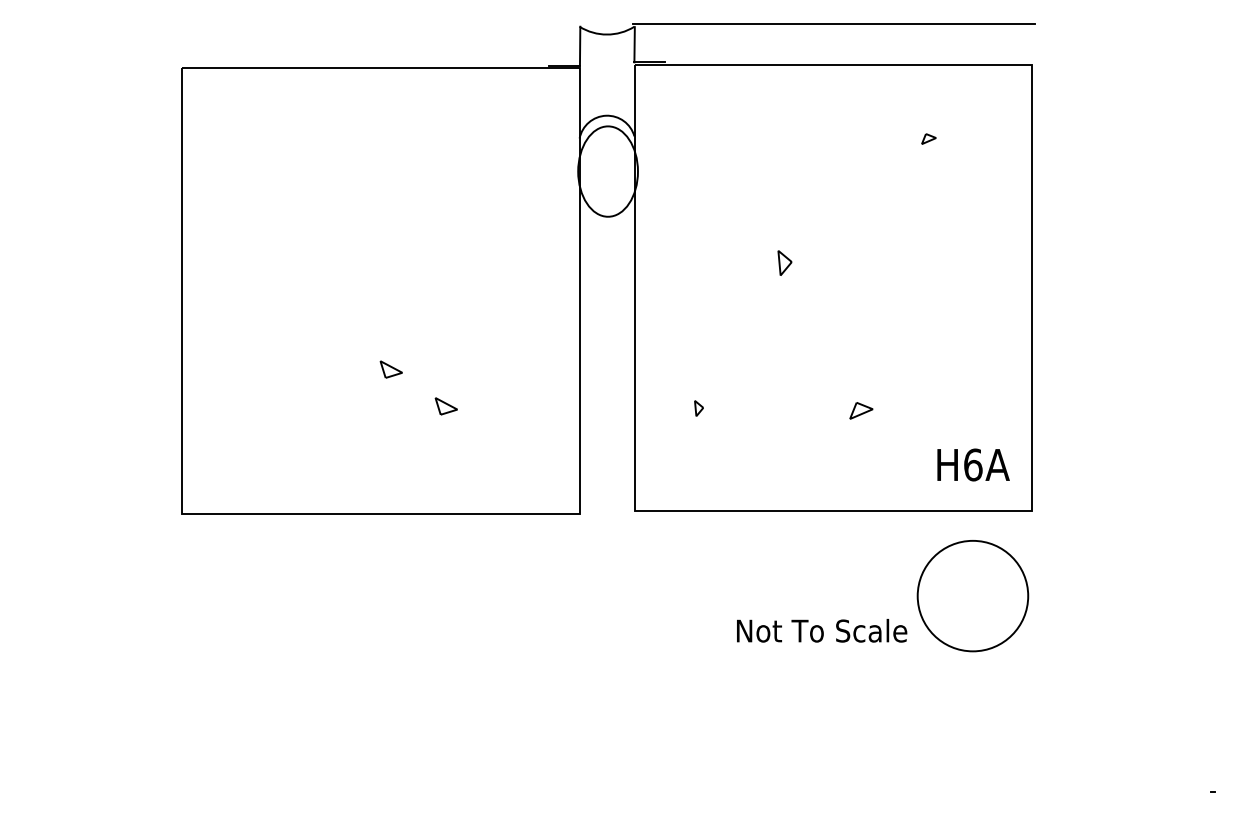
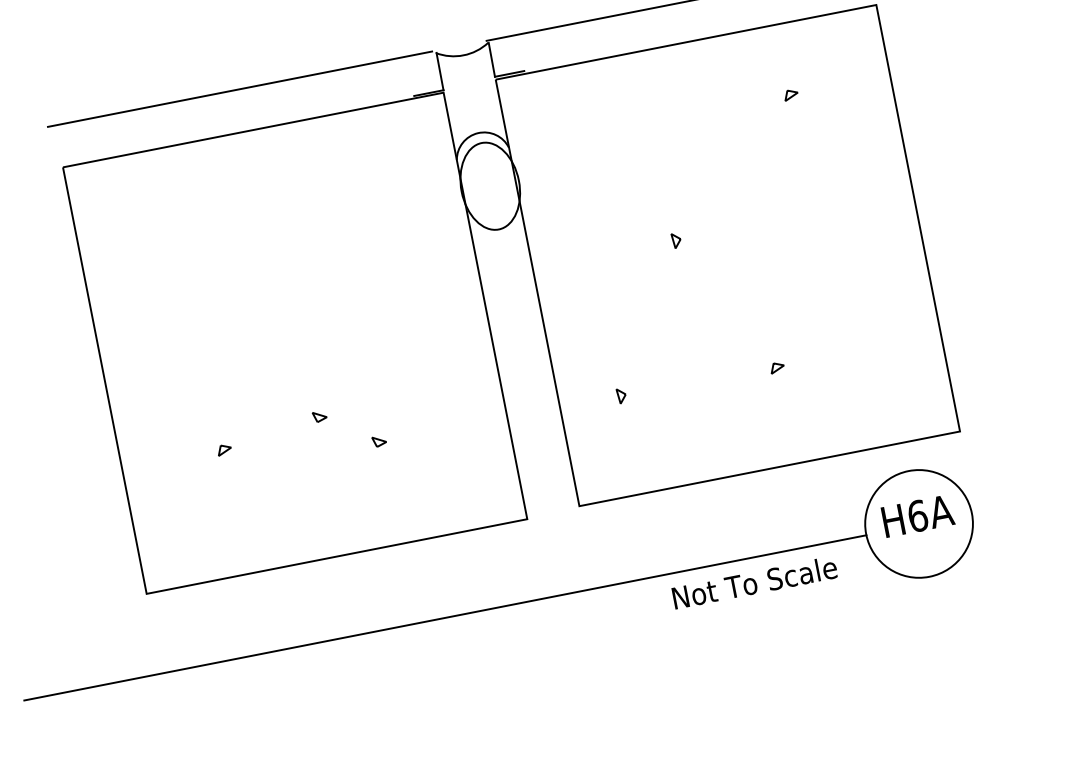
line: (375, 24) -> (240, 89), added
part: (784, 262) -> (676, 240), size x0.62
part: (390, 369) -> (319, 416), size x0.62
part: (288, 384) -> (224, 449), added
part: (445, 406) -> (378, 441), size x0.62
part: (860, 410) -> (776, 367), size x0.62
text: (973, 464) -> (917, 515), moved
line: (477, 597) -> (445, 618), added
text: (822, 630) -> (755, 582), moved

